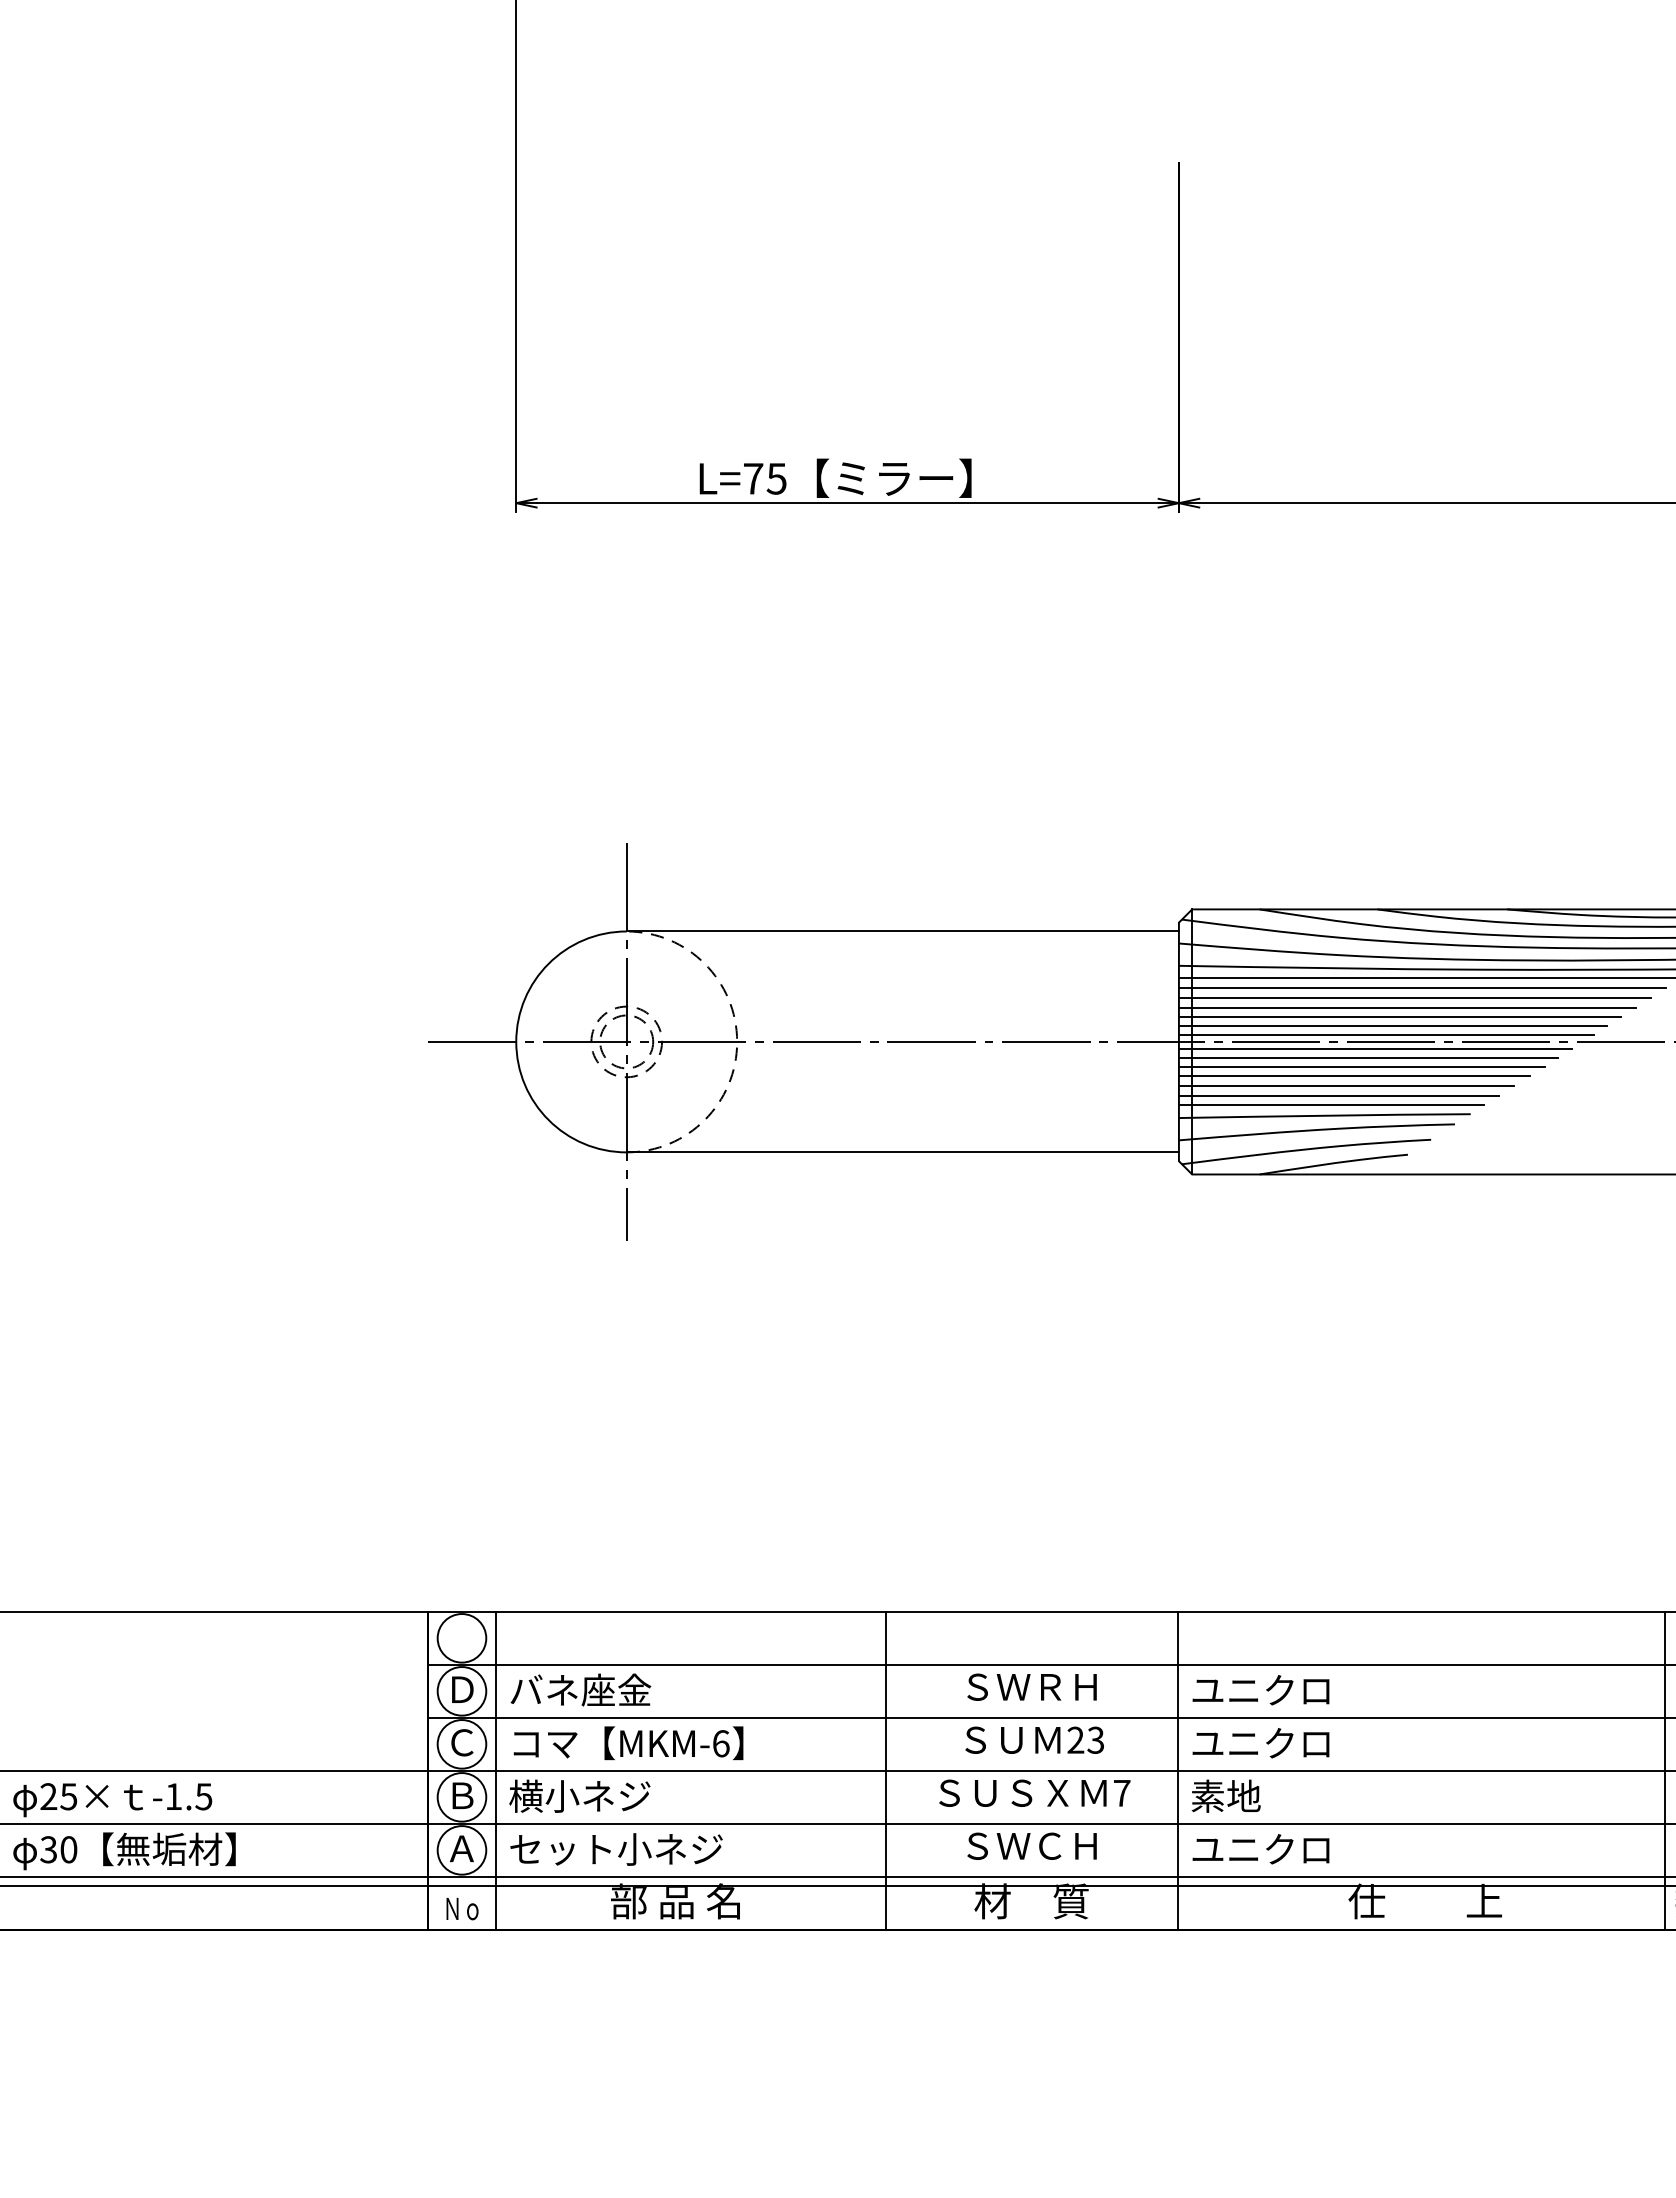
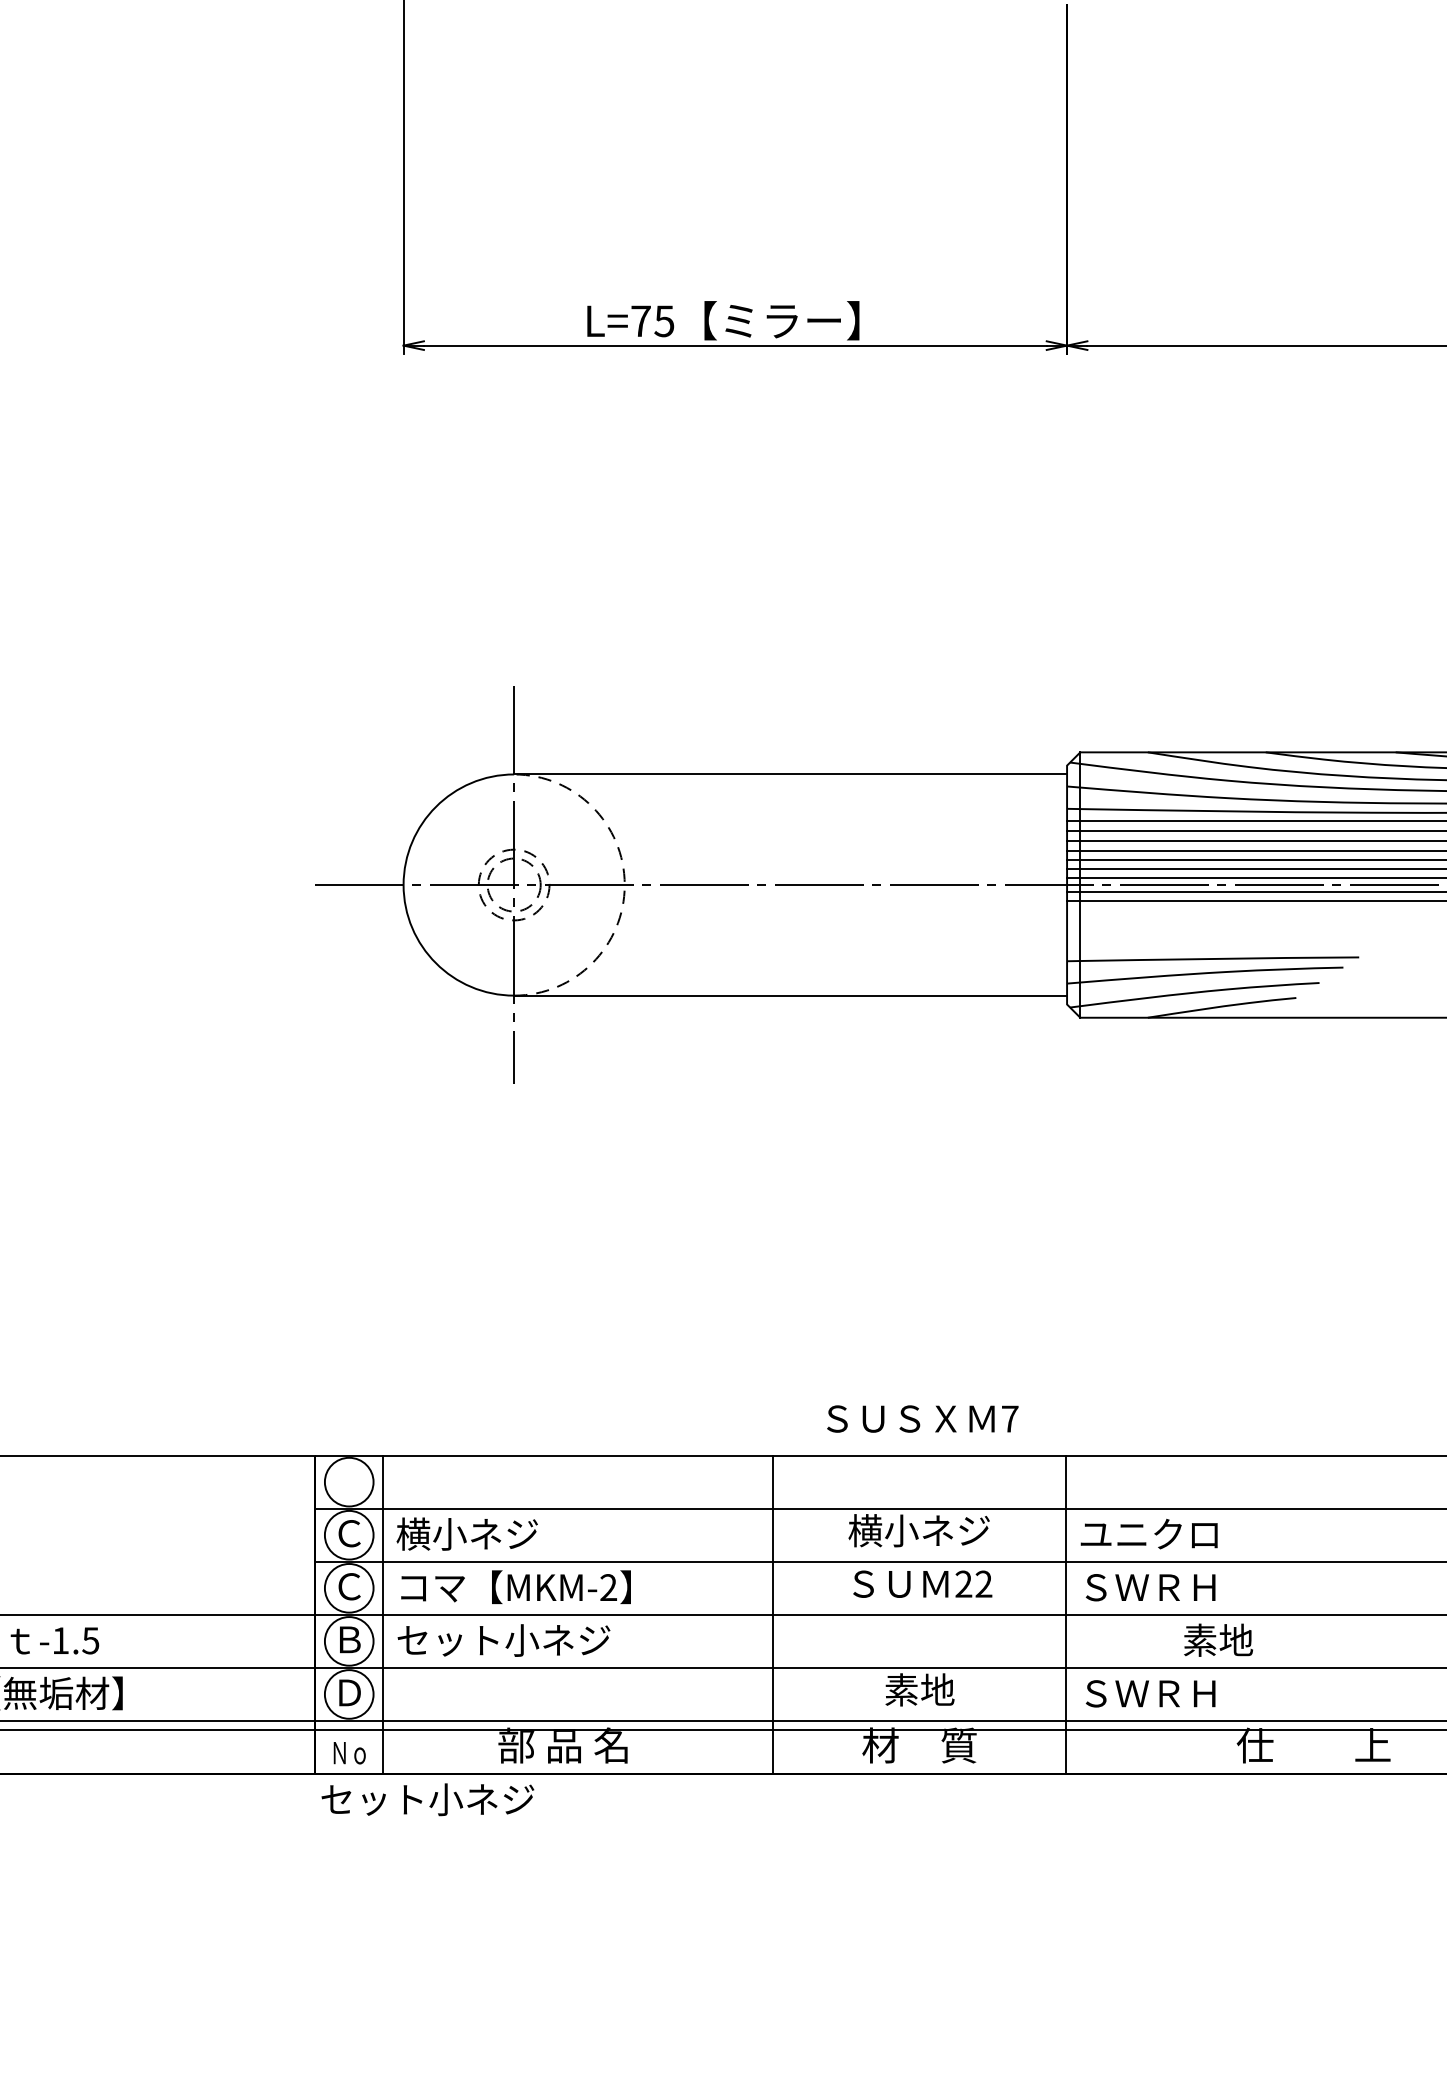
line: (1361, 1066) -> (1249, 909), removed
line: (1353, 1076) -> (1241, 919), removed
line: (1346, 1085) -> (1234, 928), removed
line: (1338, 1095) -> (1226, 938), removed
line: (1331, 1105) -> (1219, 948), removed
text: (1030, 1686) -> (918, 1530), ＳＷＲＨ -> 横小ネジ
text: (462, 1689) -> (349, 1533), Ｄ -> Ｃ
text: (580, 1689) -> (467, 1533), バネ座金 -> 横小ネジ
text: (1095, 1740) -> (983, 1584), 23 -> 22
text: (720, 1743) -> (608, 1587), MKM-6 -> MKM-2
text: (1260, 1743) -> (1148, 1587), ユニクロ -> ＳＷＲＨ
text: (1034, 1792) -> (922, 1418), moved
text: (615, 1795) -> (502, 1639), 横小ネジ -> セット小ネジ
text: (1225, 1795) -> (1217, 1639), moved
text: (1031, 1845) -> (919, 1689), ＳＷＣＨ -> 素地
text: (461, 1848) -> (348, 1692), Ａ -> Ｄ
text: (616, 1849) -> (427, 1799), moved
text: (1260, 1849) -> (1148, 1693), ユニクロ -> ＳＷＲＨ

